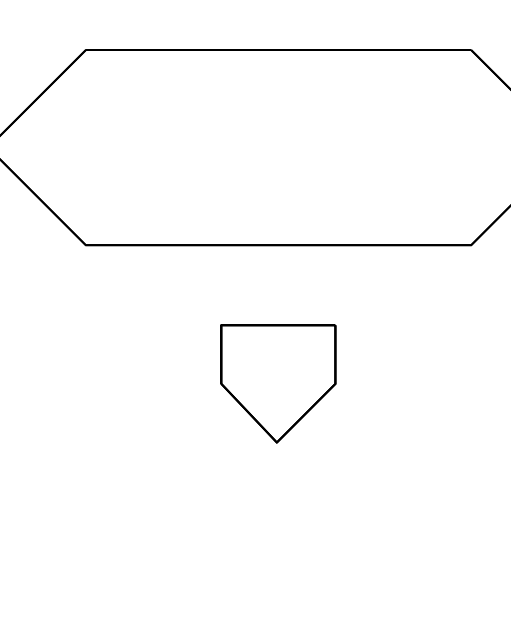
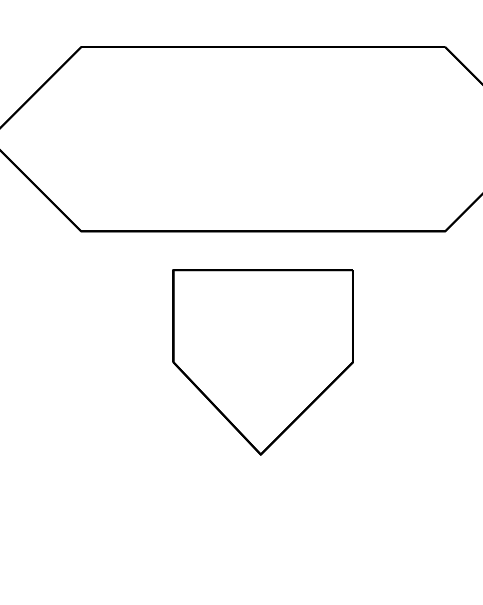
part: (277, 384) -> (262, 362), size x1.67

